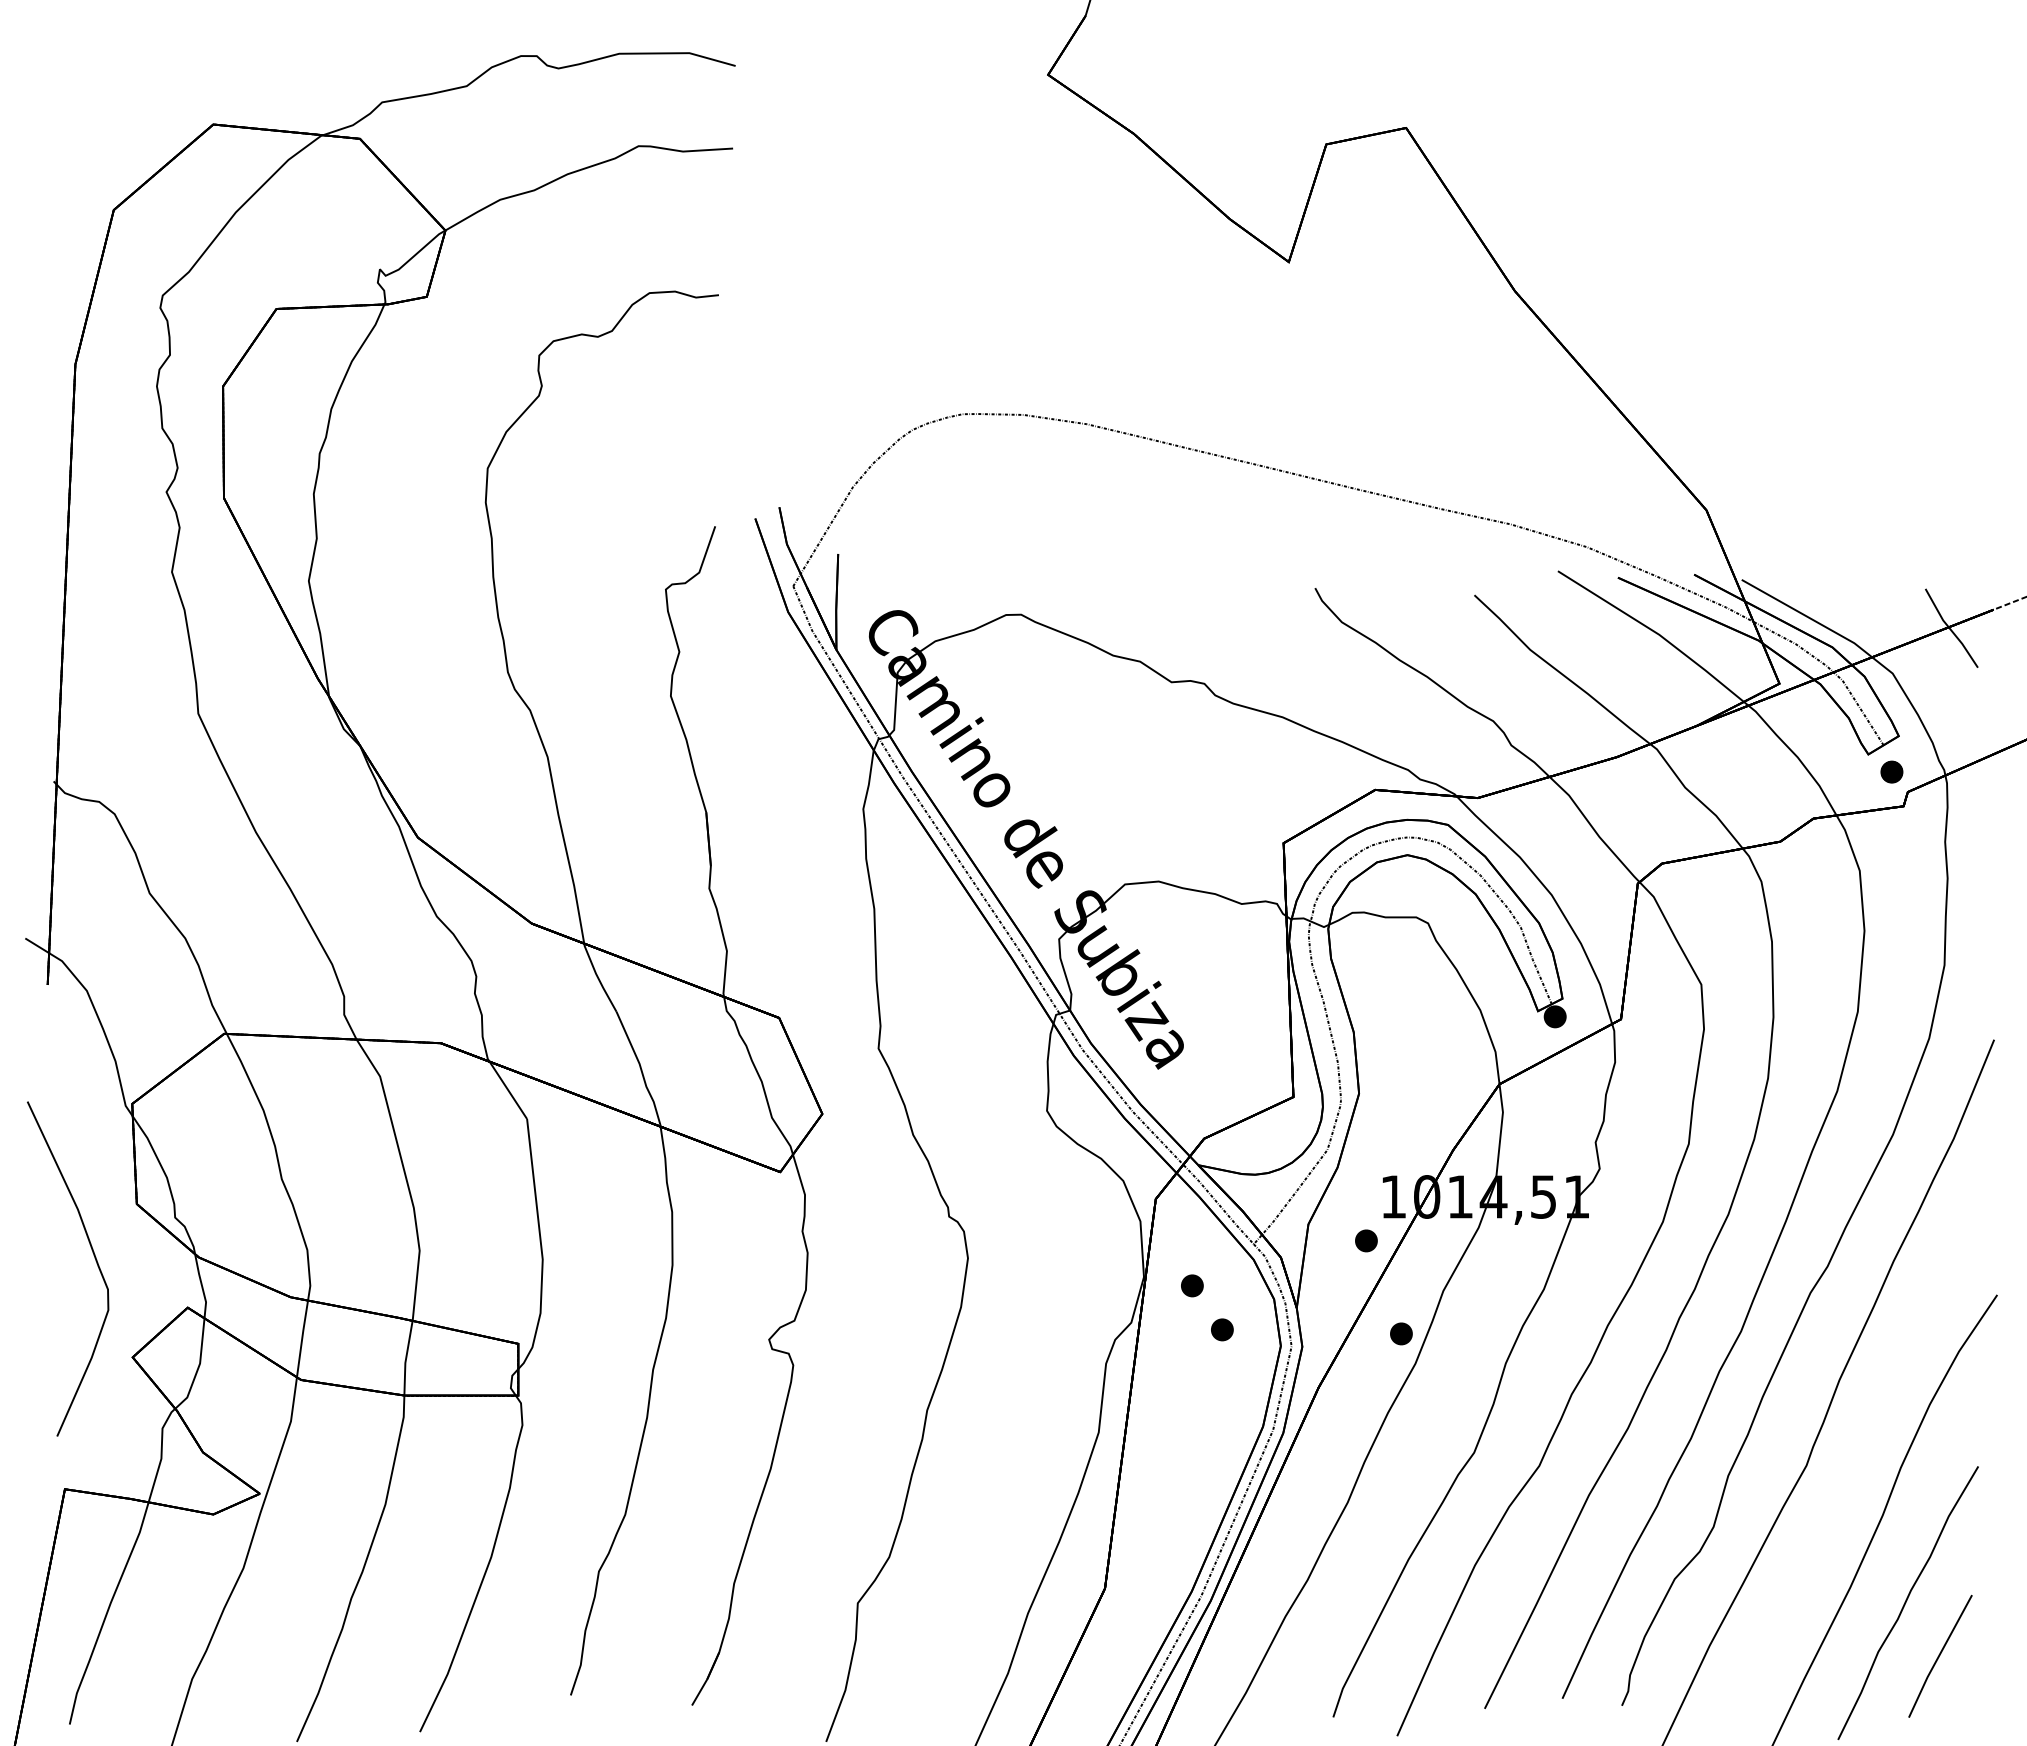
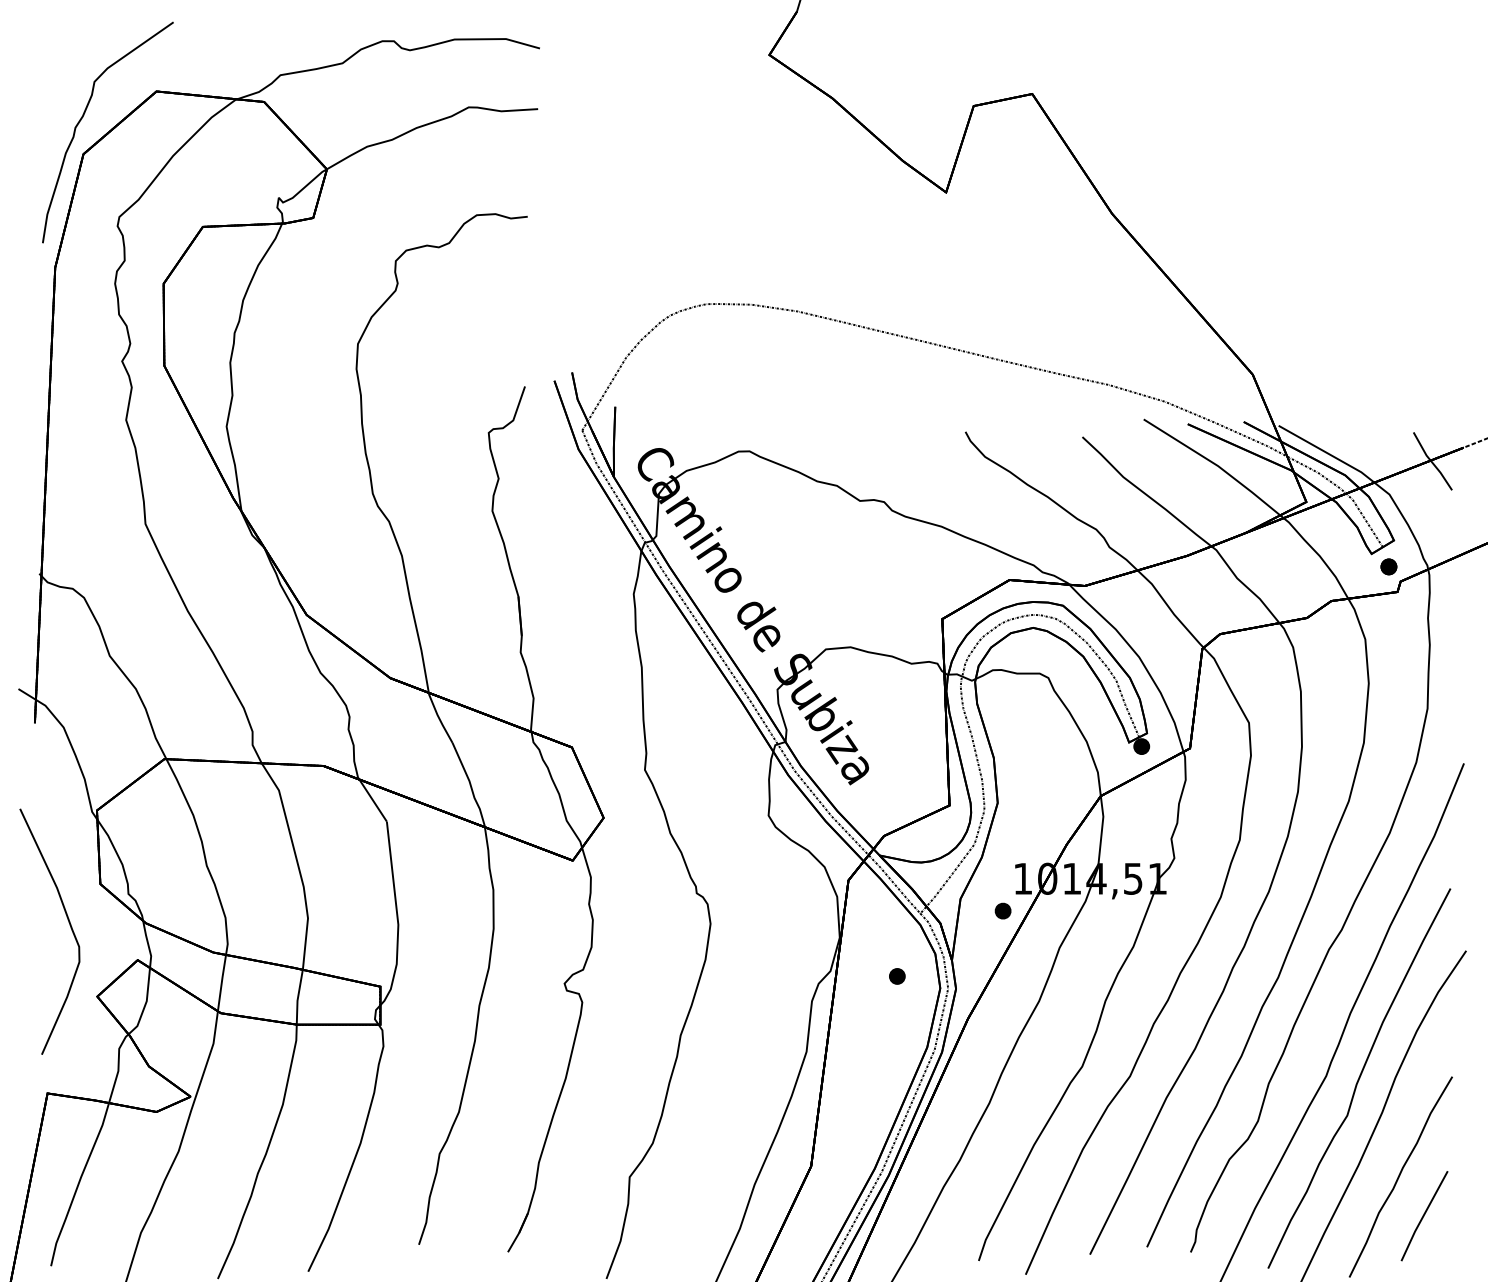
curve: (112, 161) -> (82, 118), added
part: (1192, 1285) -> (875, 943), removed
part: (1401, 1333) -> (1028, 979), removed
curve: (1851, 1468) -> (1359, 1078), added

